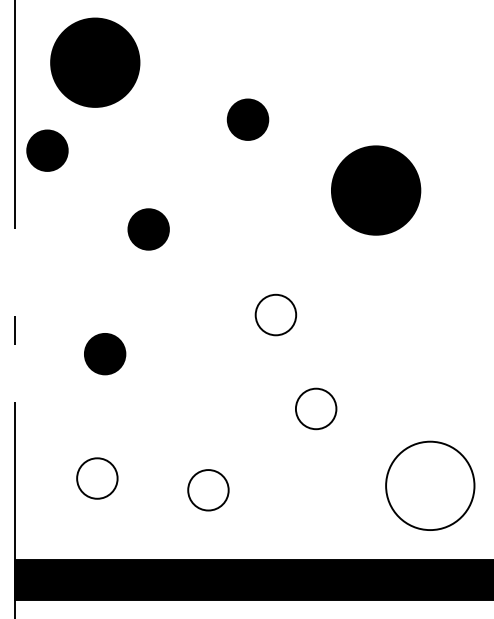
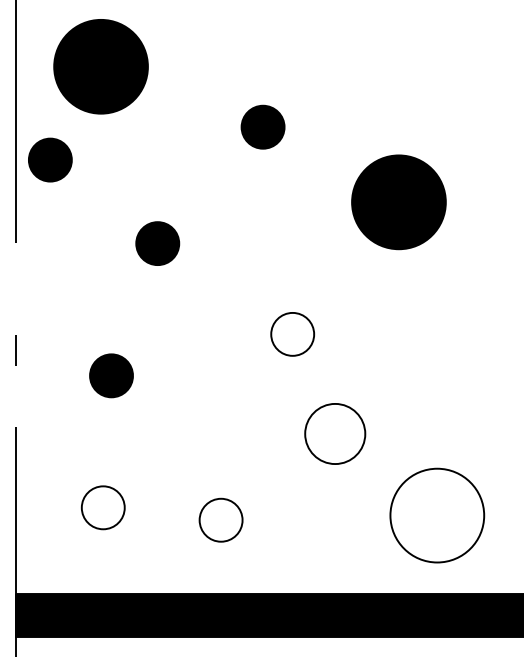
part: (316, 408) -> (335, 433), size x1.4
part: (430, 485) -> (437, 515), moved

